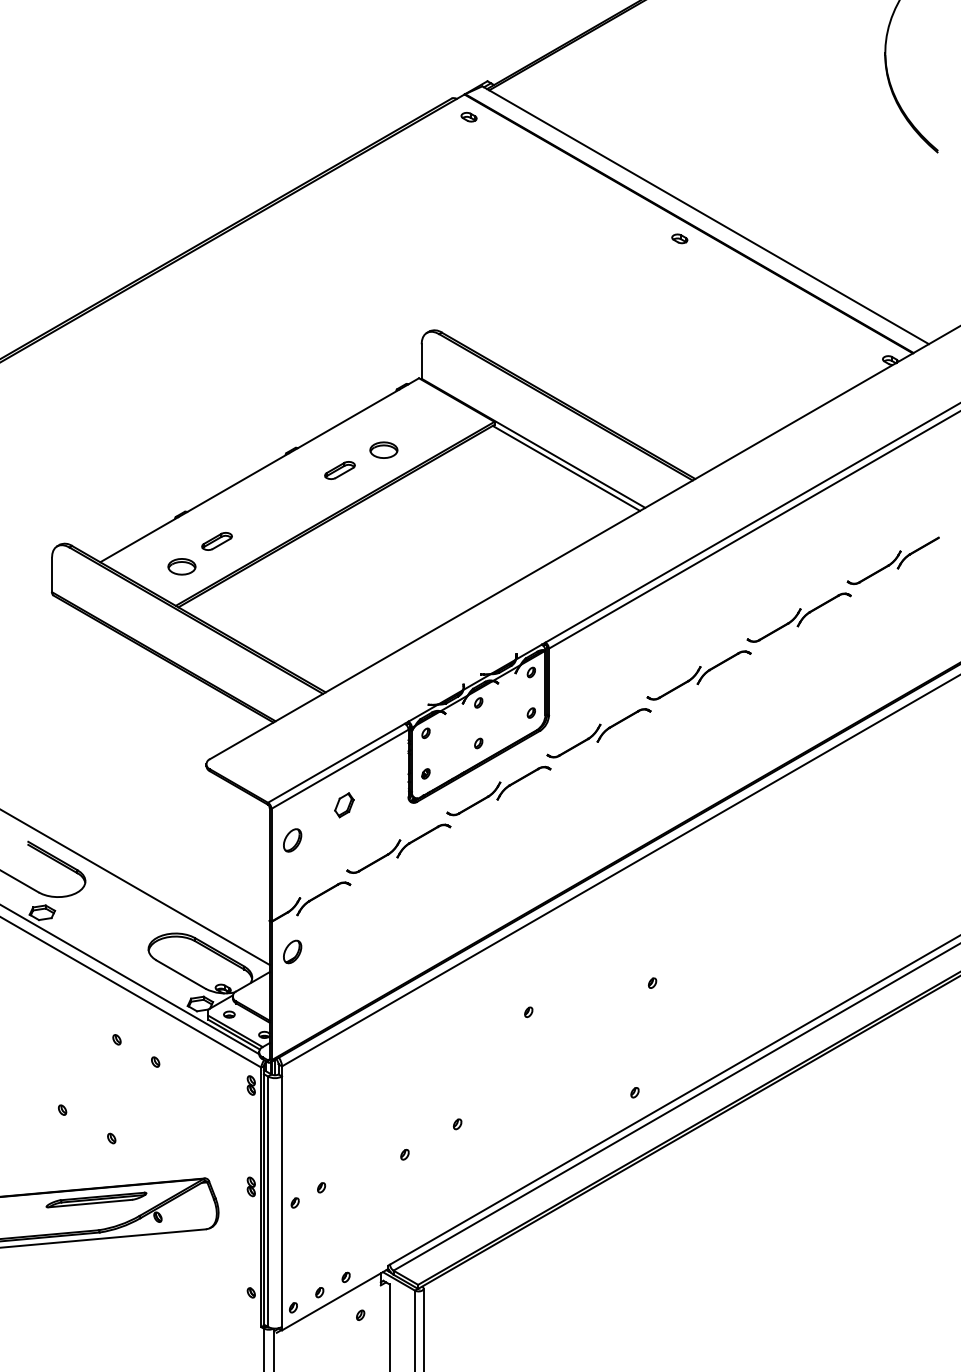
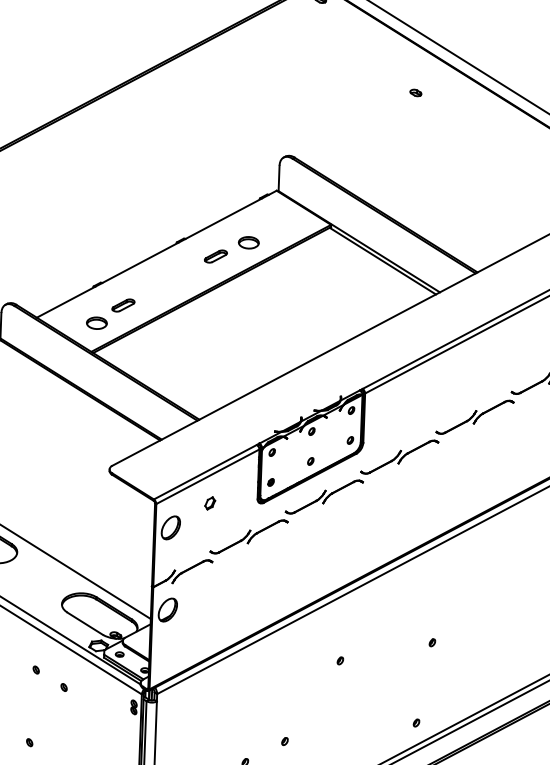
part: (679, 238) -> (415, 92), moved
part: (344, 805) -> (210, 503), size x0.7
part: (292, 840) -> (170, 527), size x1.4
part: (292, 951) -> (167, 609), size x1.4

